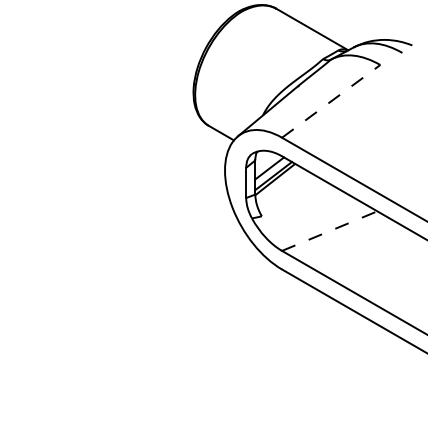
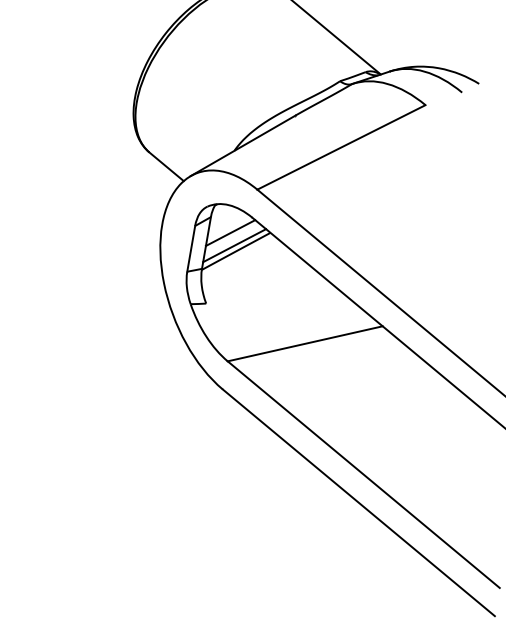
line: (331, 101) -> (341, 147), dashed -> solid
line: (329, 231) -> (304, 344), dashed -> solid

